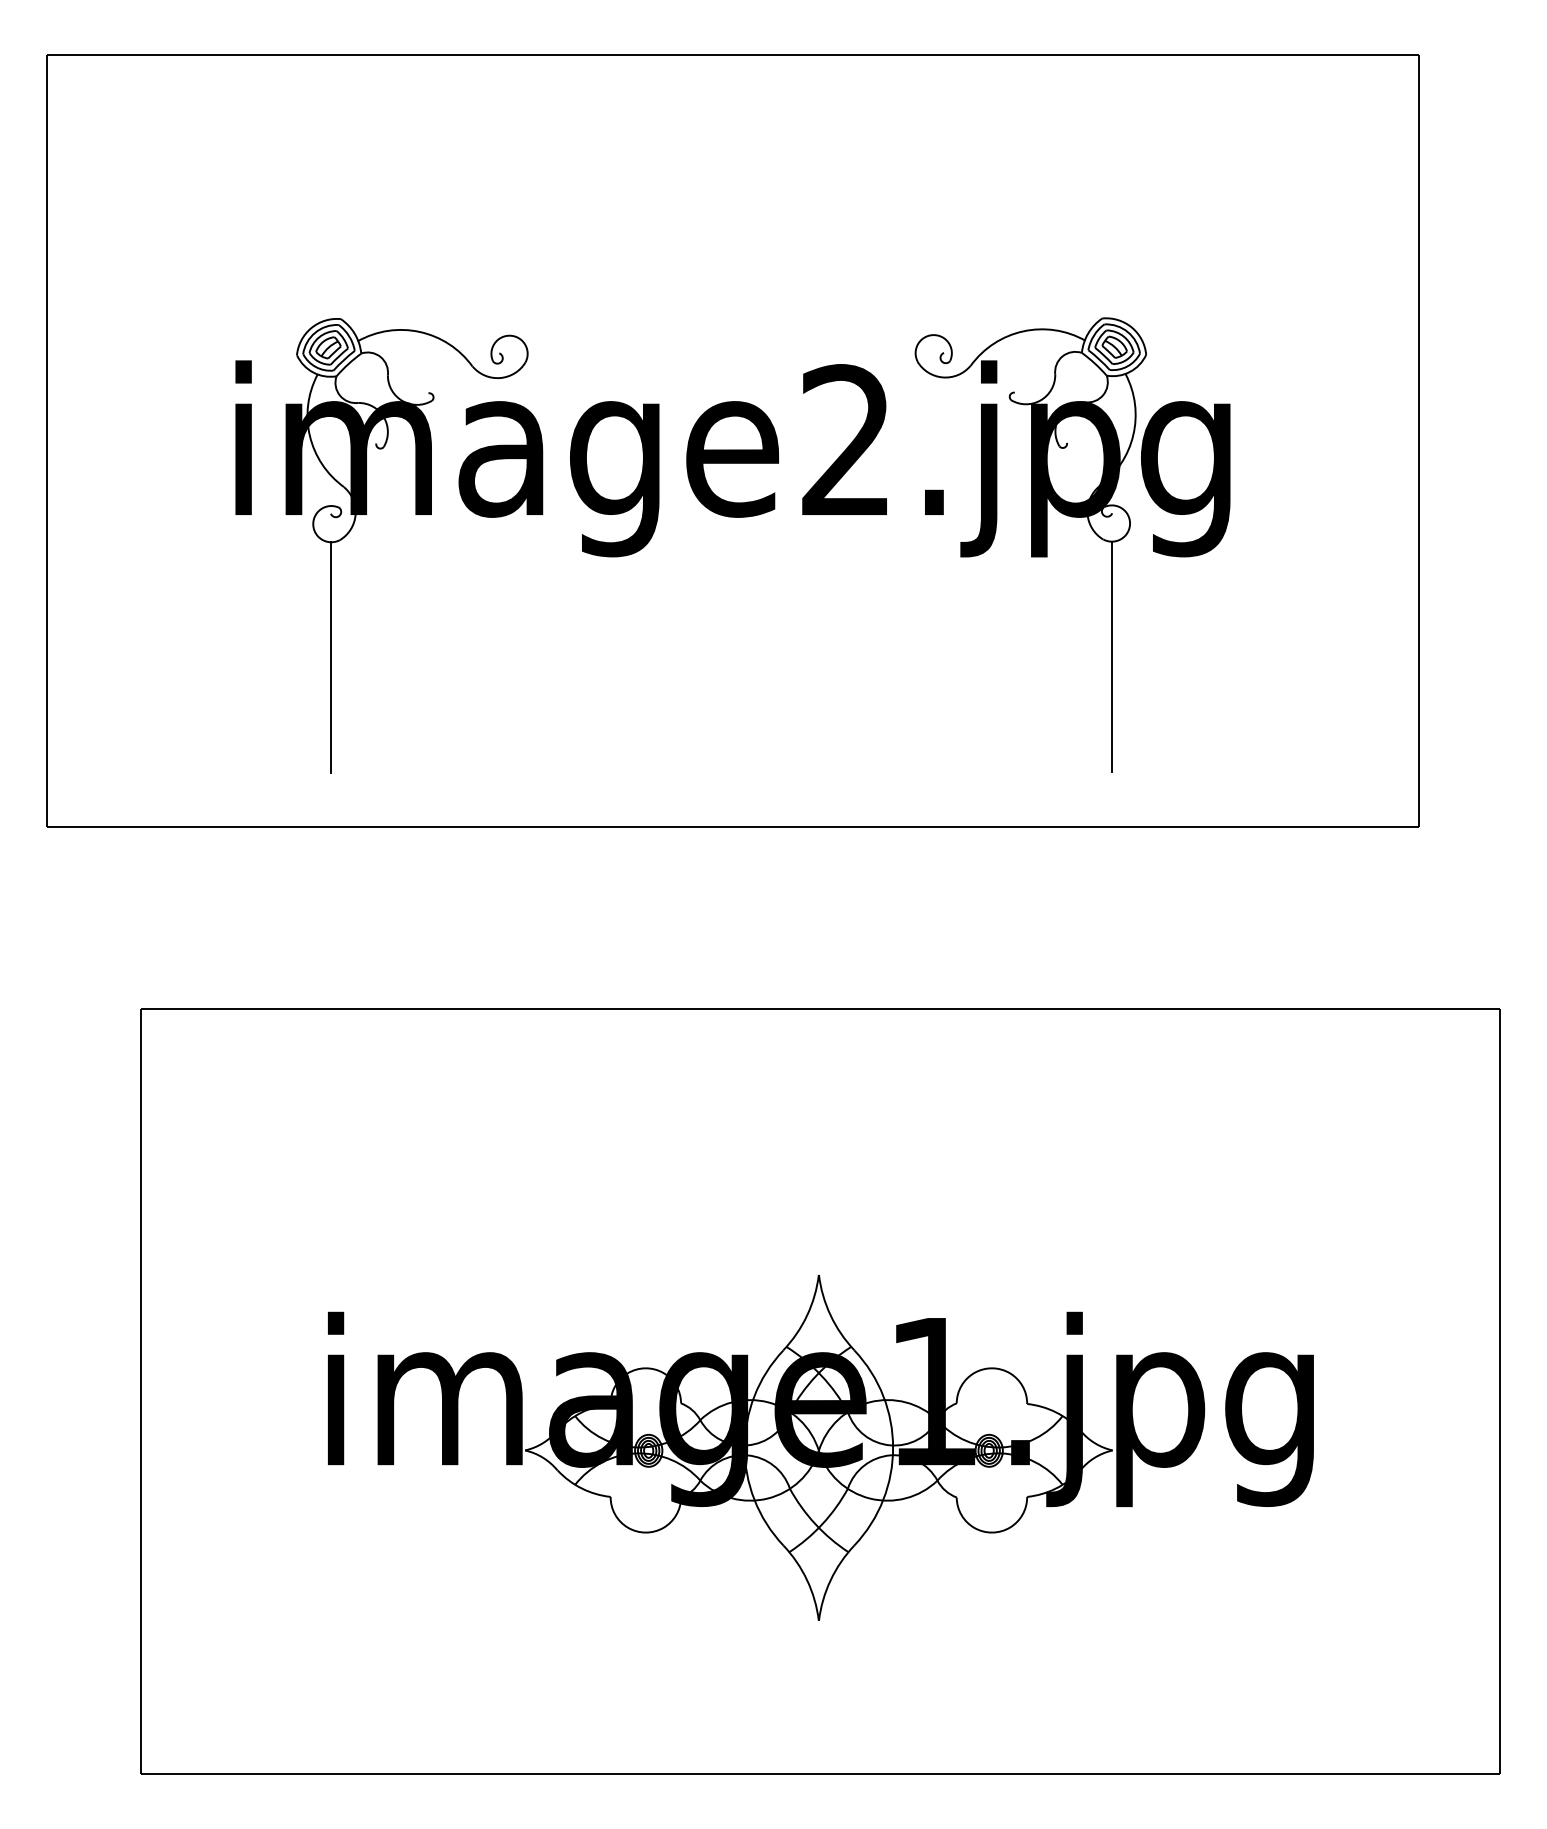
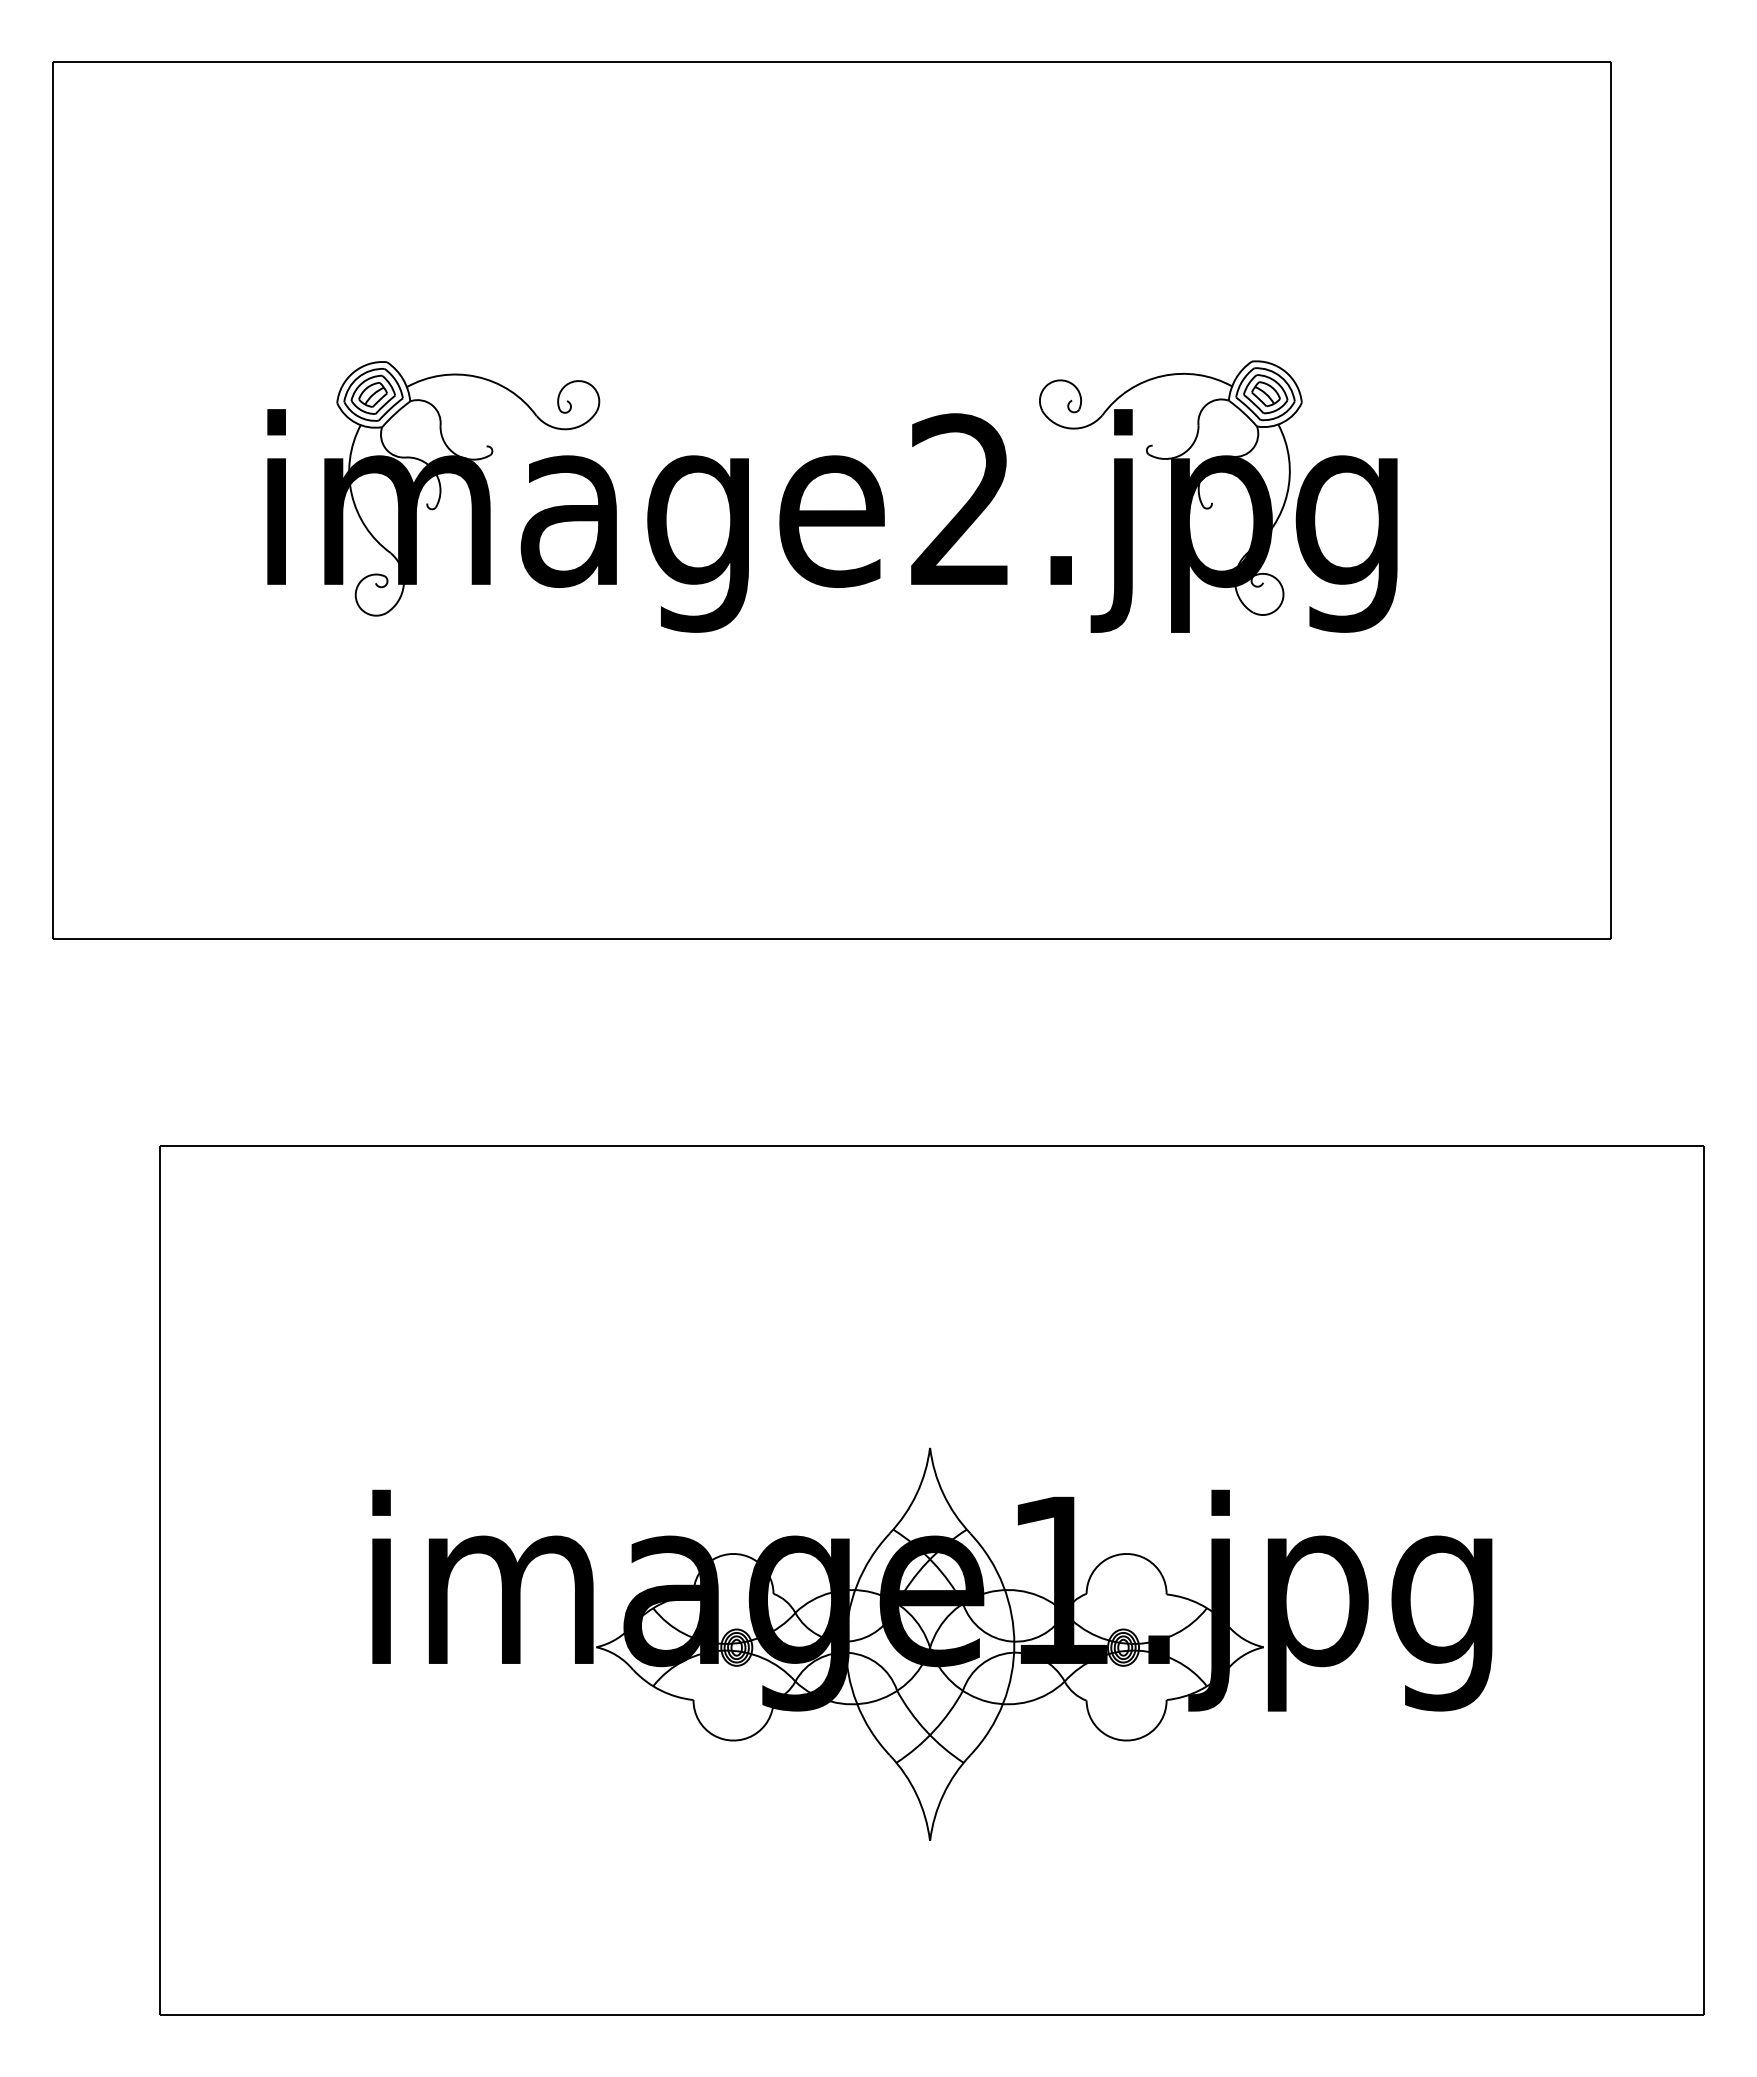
line: (1111, 656) -> (1262, 745), removed
line: (331, 657) -> (376, 746), removed

